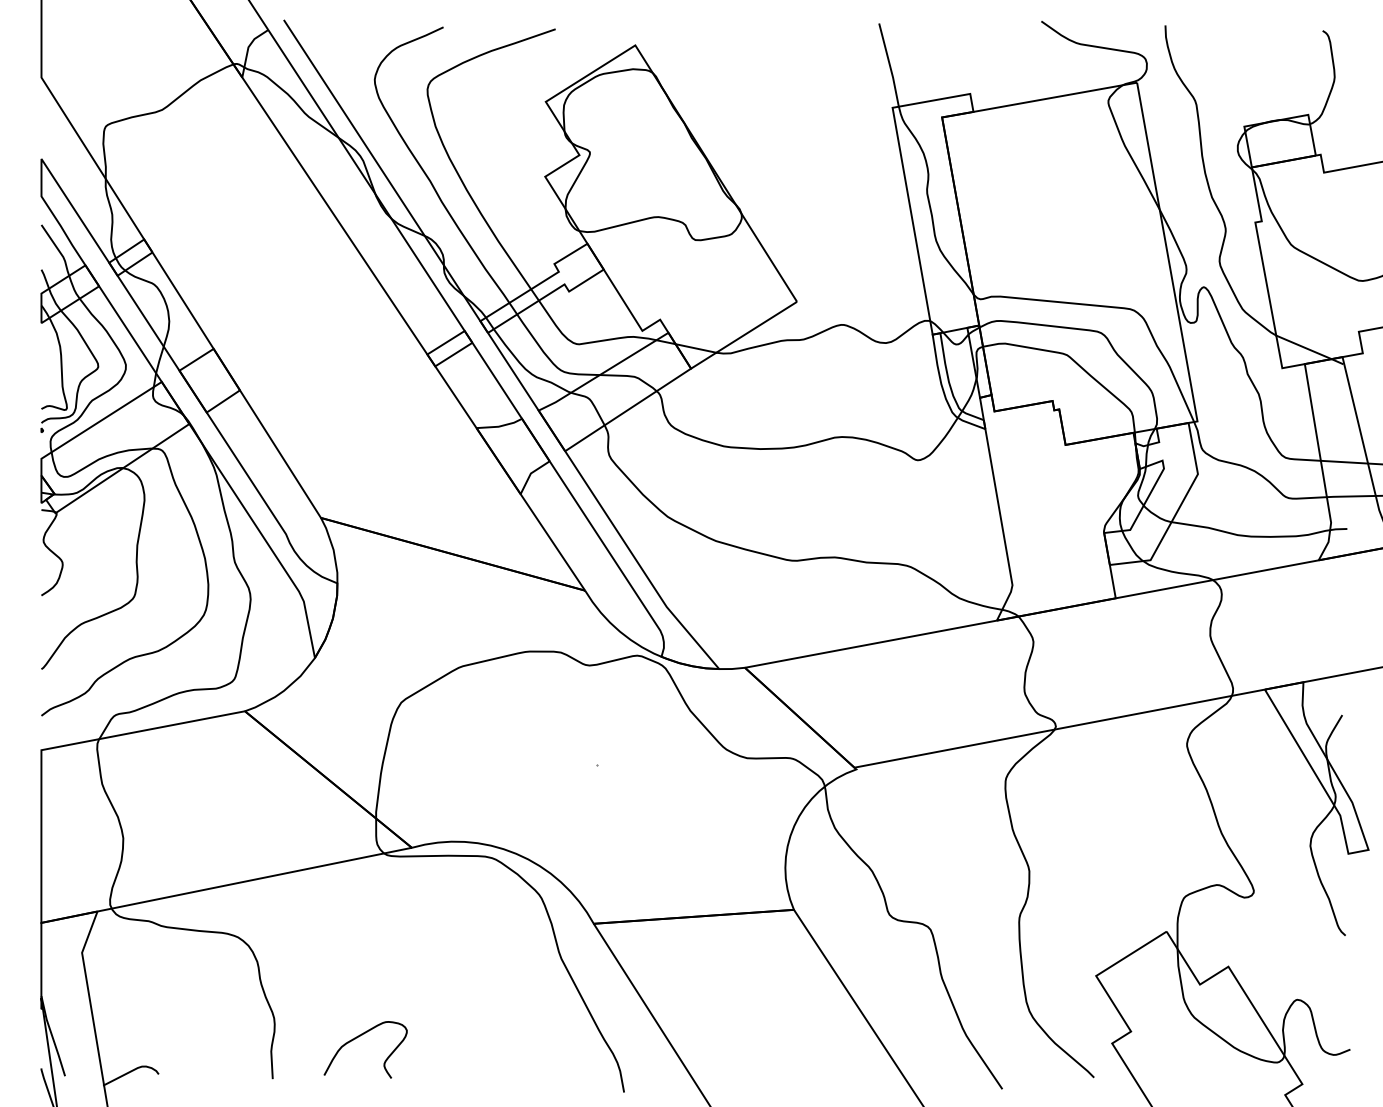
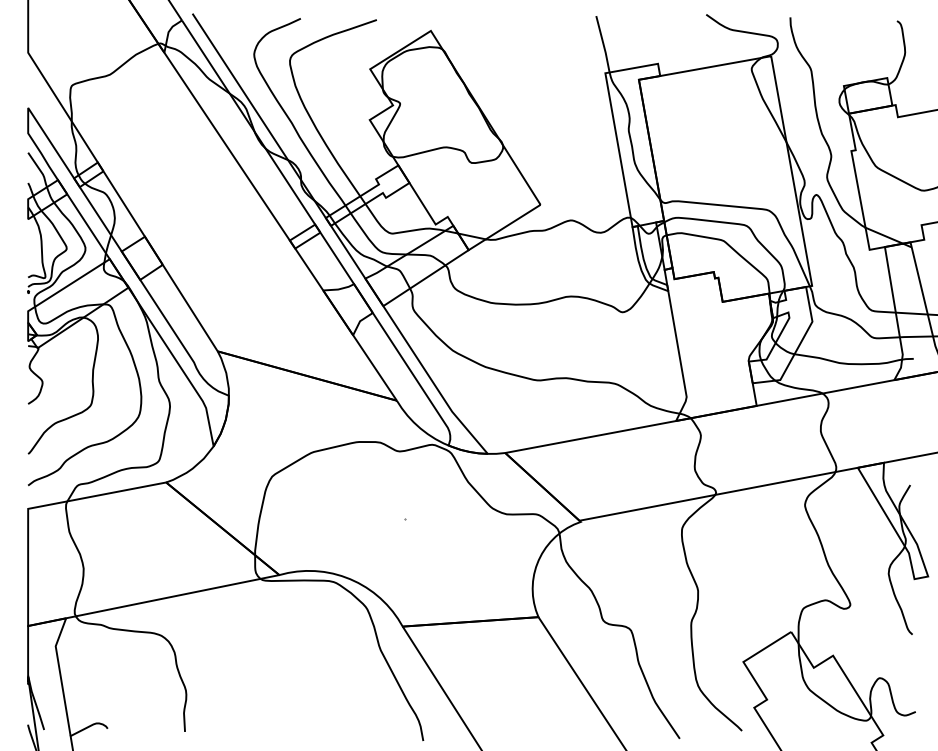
curve: (356, 1040) -> (241, 705), removed

